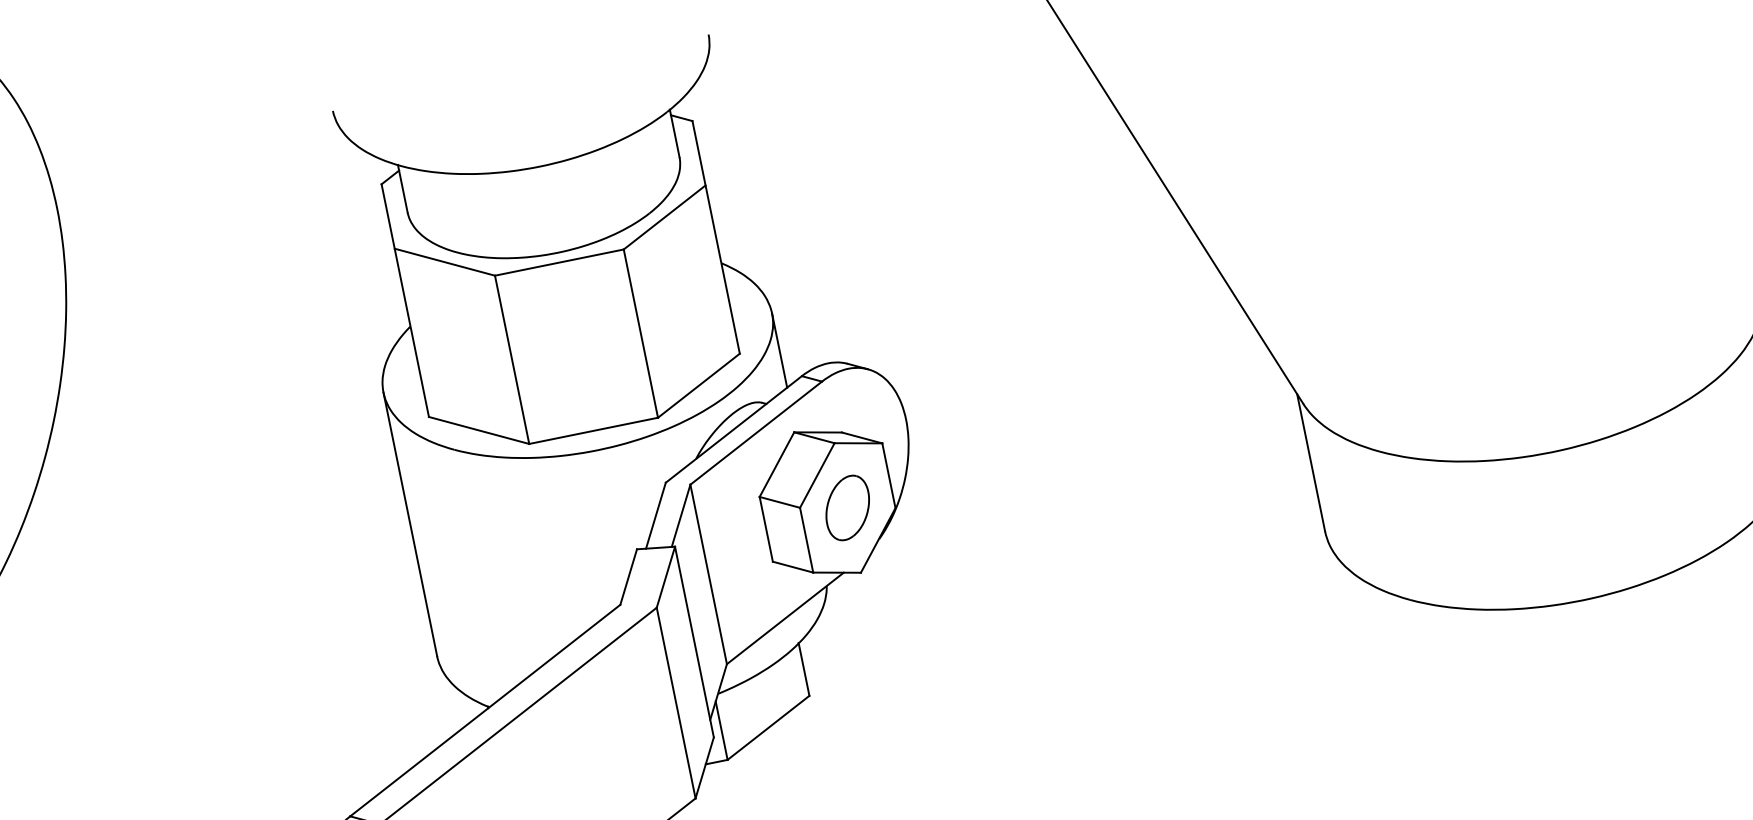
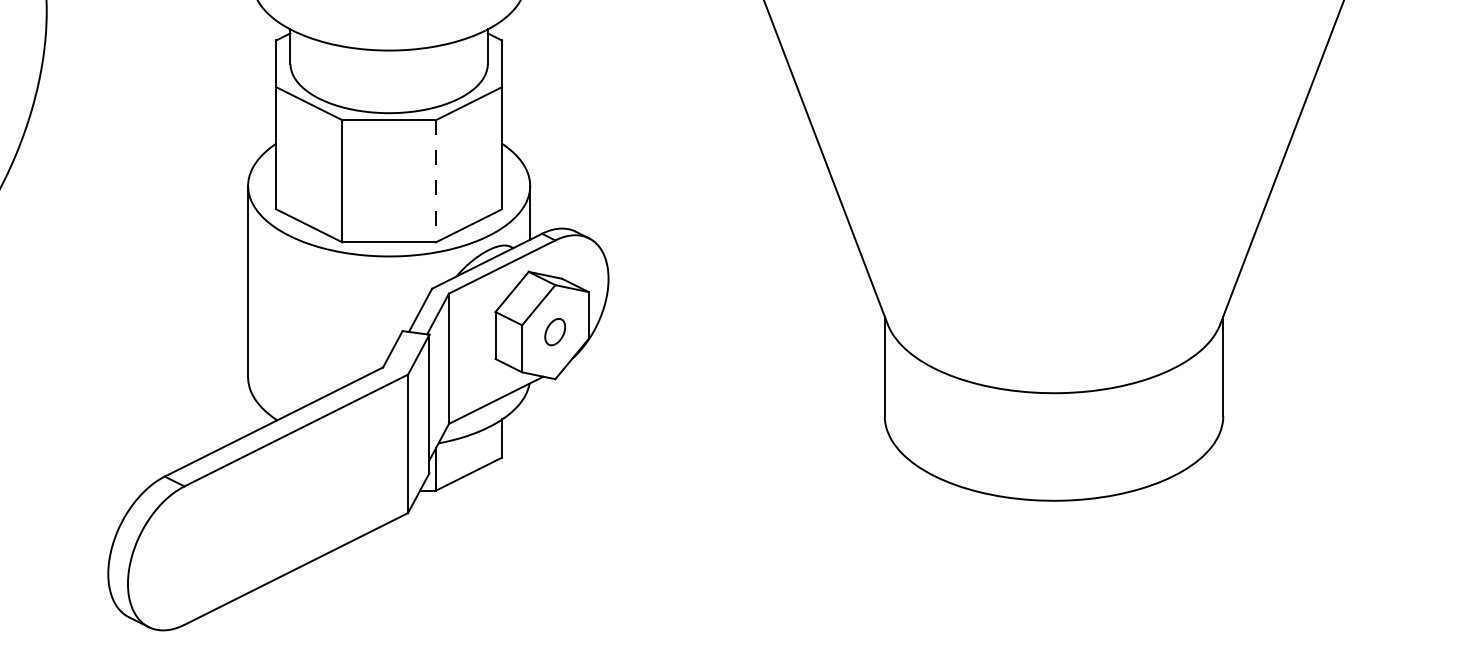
line: (640, 334) -> (435, 181), solid -> dashed
part: (846, 507) -> (554, 331), size x0.6

